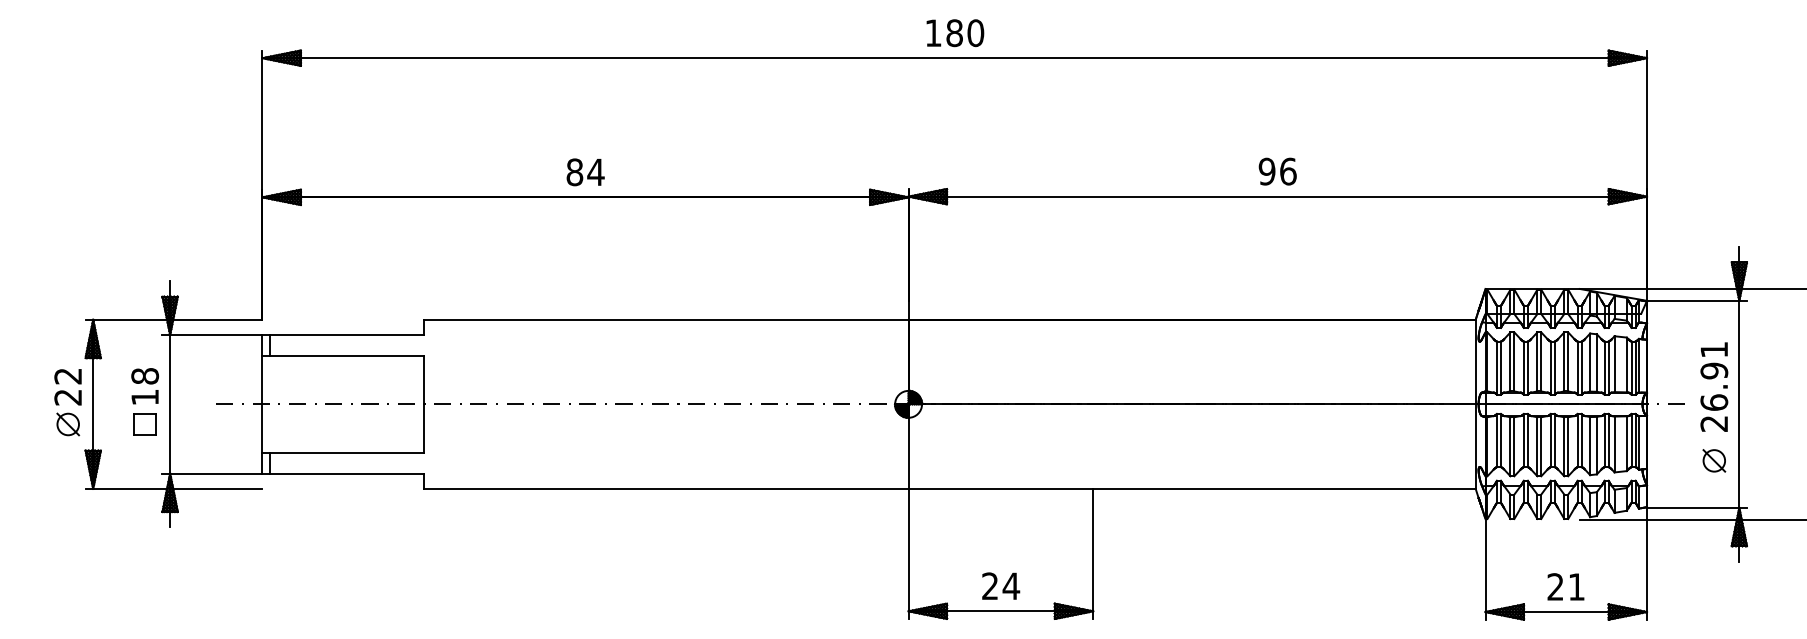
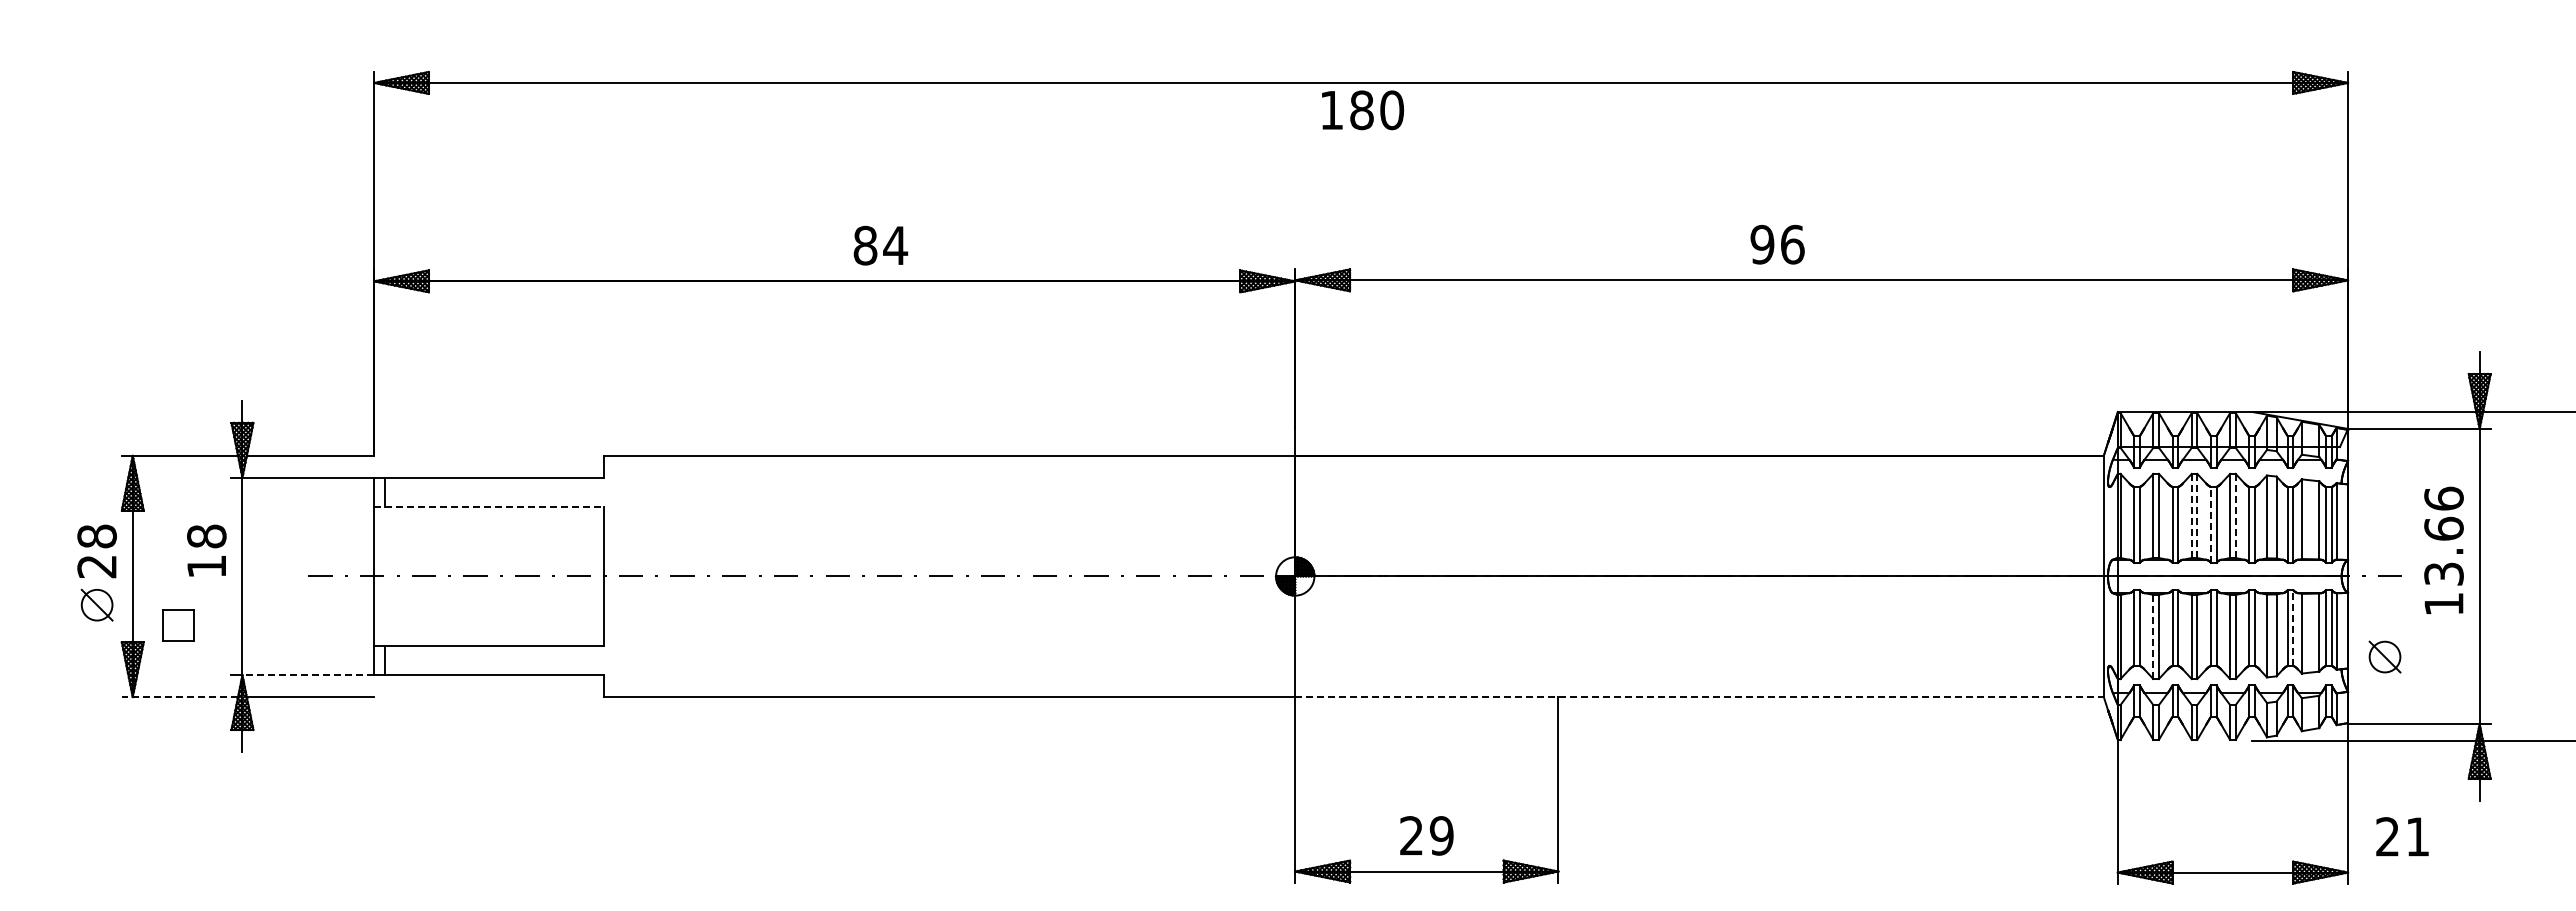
text: (955, 33) -> (1363, 110), moved
text: (1277, 171) -> (1777, 244), moved
text: (585, 172) -> (880, 245), moved
line: (343, 355) -> (489, 507), solid -> dashed
line: (1537, 361) -> (2191, 515), solid -> dashed
line: (1541, 361) -> (2197, 515), solid -> dashed
line: (1568, 361) -> (2235, 515), solid -> dashed
line: (1550, 367) -> (2210, 524), solid -> dashed
text: (67, 376) -> (96, 536), 22 -> 28
text: (1713, 386) -> (2443, 550), 26.91 -> 13.66
part: (144, 424) -> (178, 625), moved
line: (1608, 440) -> (2293, 628), solid -> dashed
line: (1510, 446) -> (2153, 636), solid -> dashed
part: (1713, 460) -> (2384, 656), moved
line: (216, 473) -> (308, 675), solid -> dashed
line: (125, 489) -> (179, 697), solid -> dashed
line: (1192, 489) -> (1700, 697), solid -> dashed
text: (1011, 586) -> (1441, 835), 24 -> 29
text: (1565, 586) -> (2402, 836), moved

